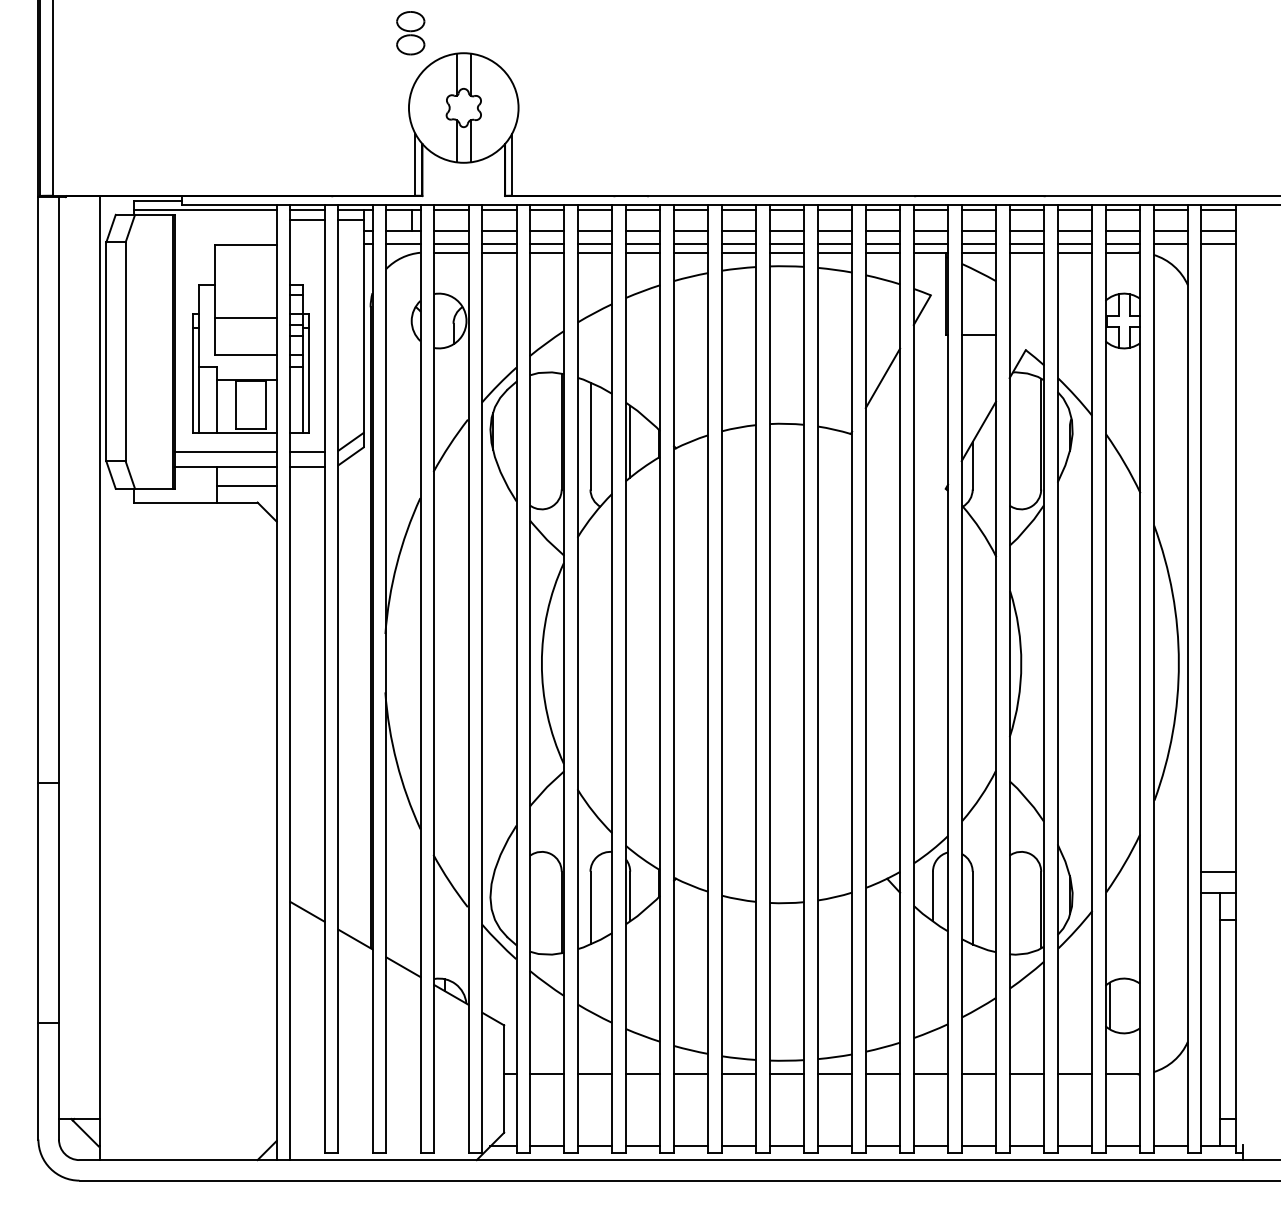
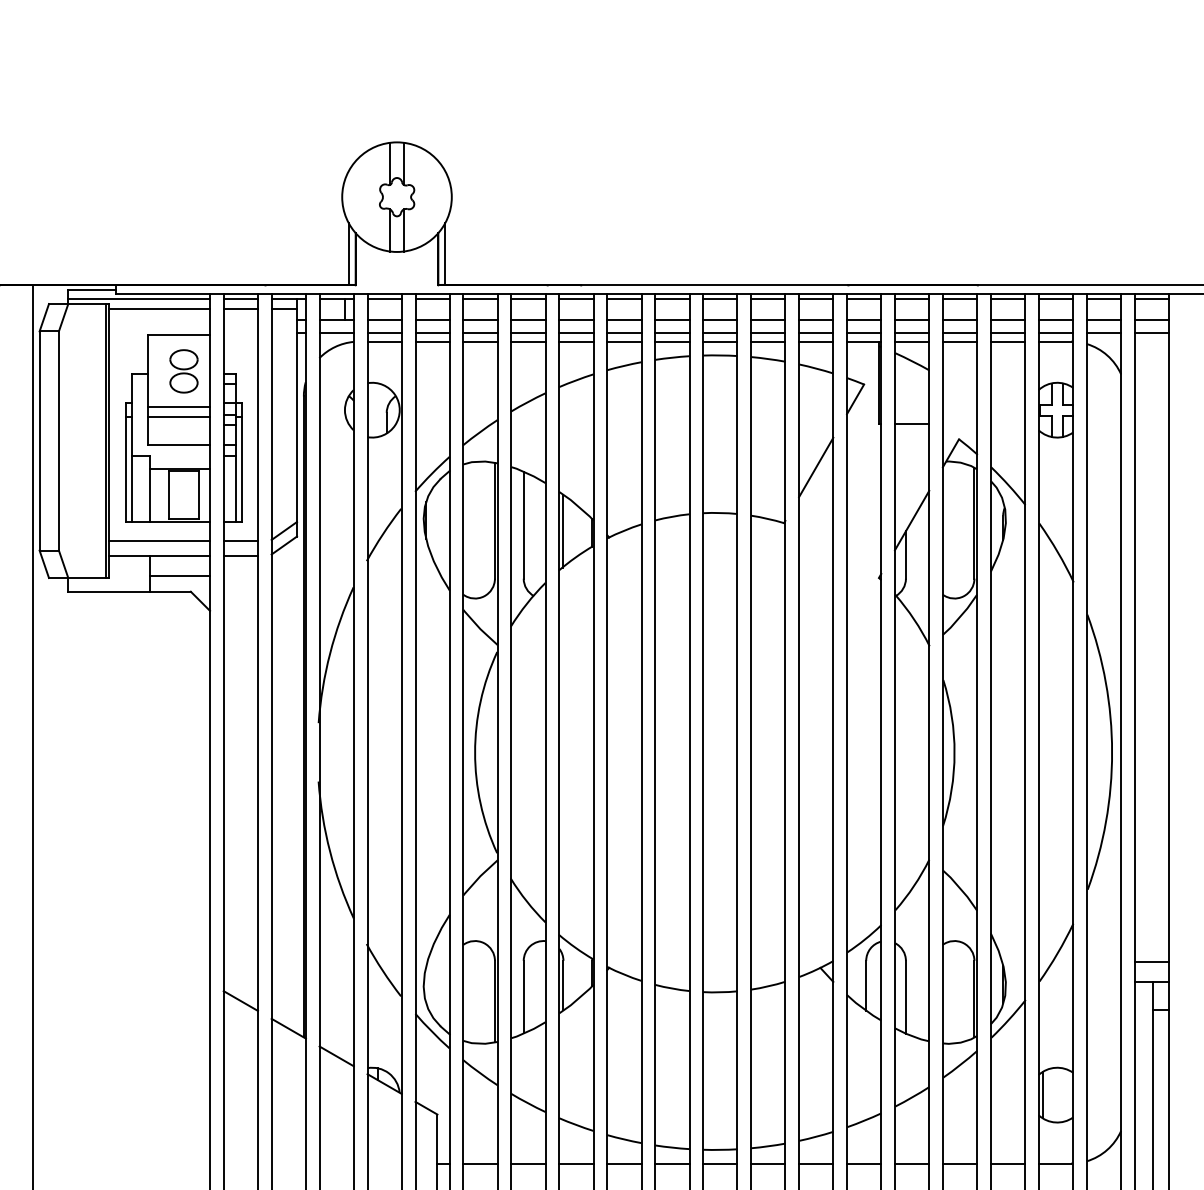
part: (410, 33) -> (183, 371), moved
line: (225, 220) -> (158, 309), added
line: (245, 327) -> (178, 416), added

